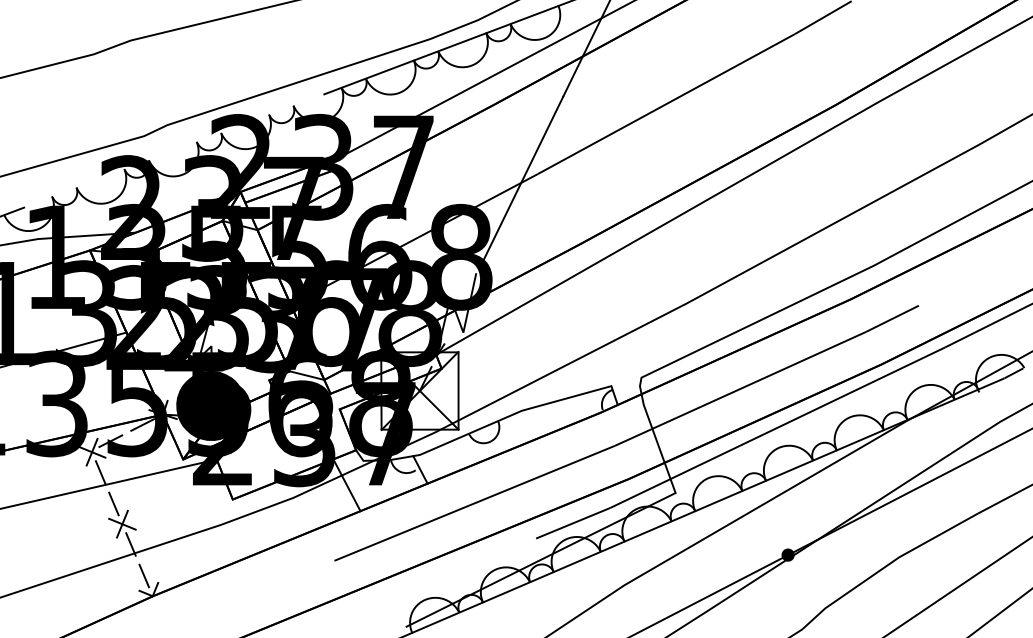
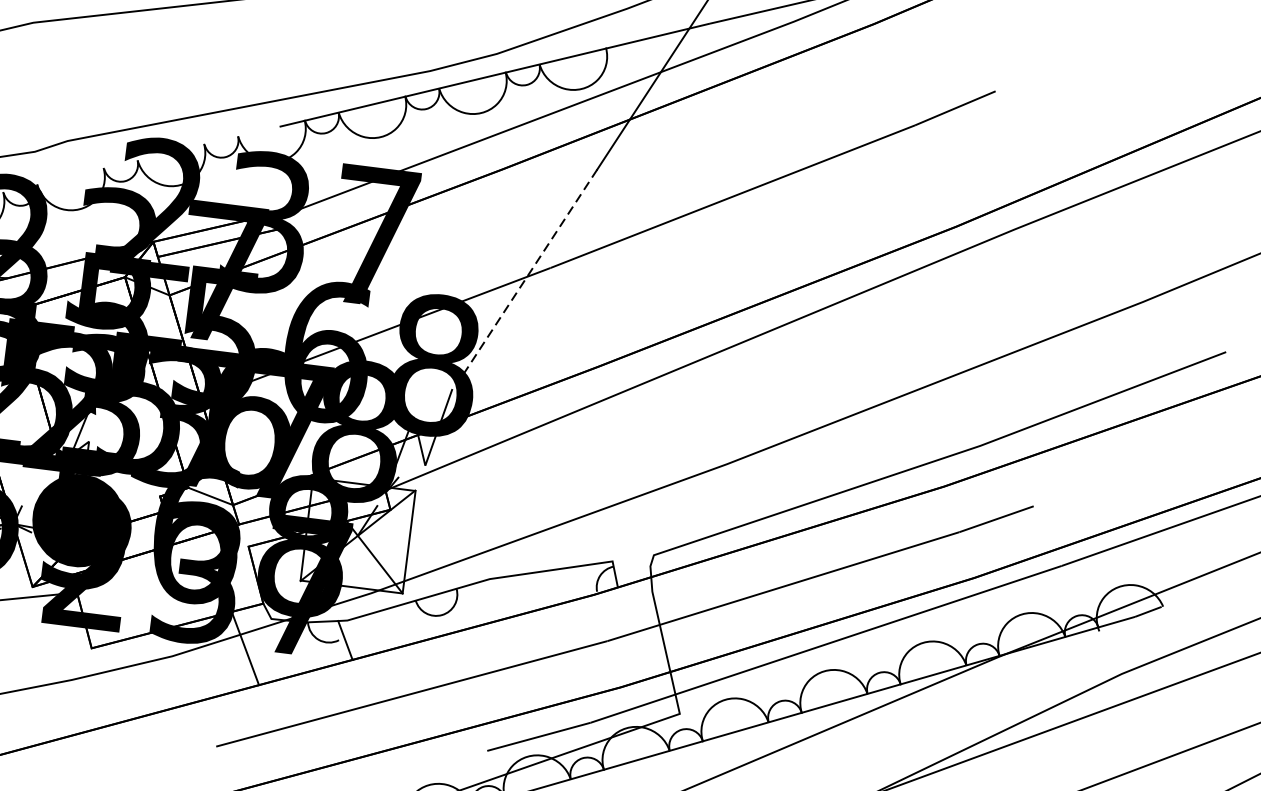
line: (522, 179) -> (529, 272), solid -> dashed

